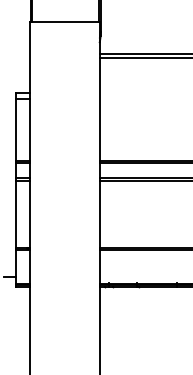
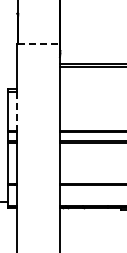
line: (65, 21) -> (38, 44), solid -> dashed
line: (31, 130) -> (17, 111), solid -> dashed

